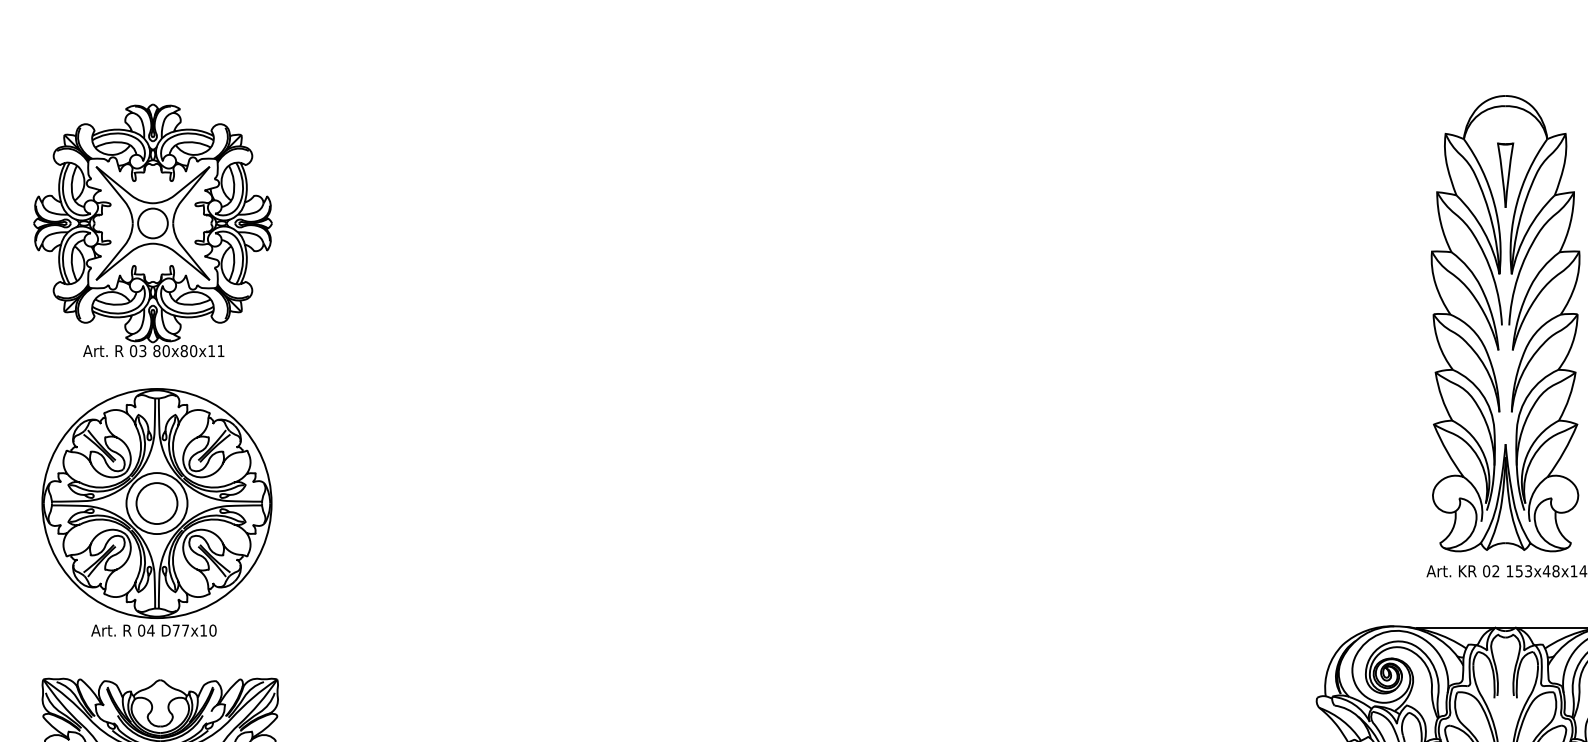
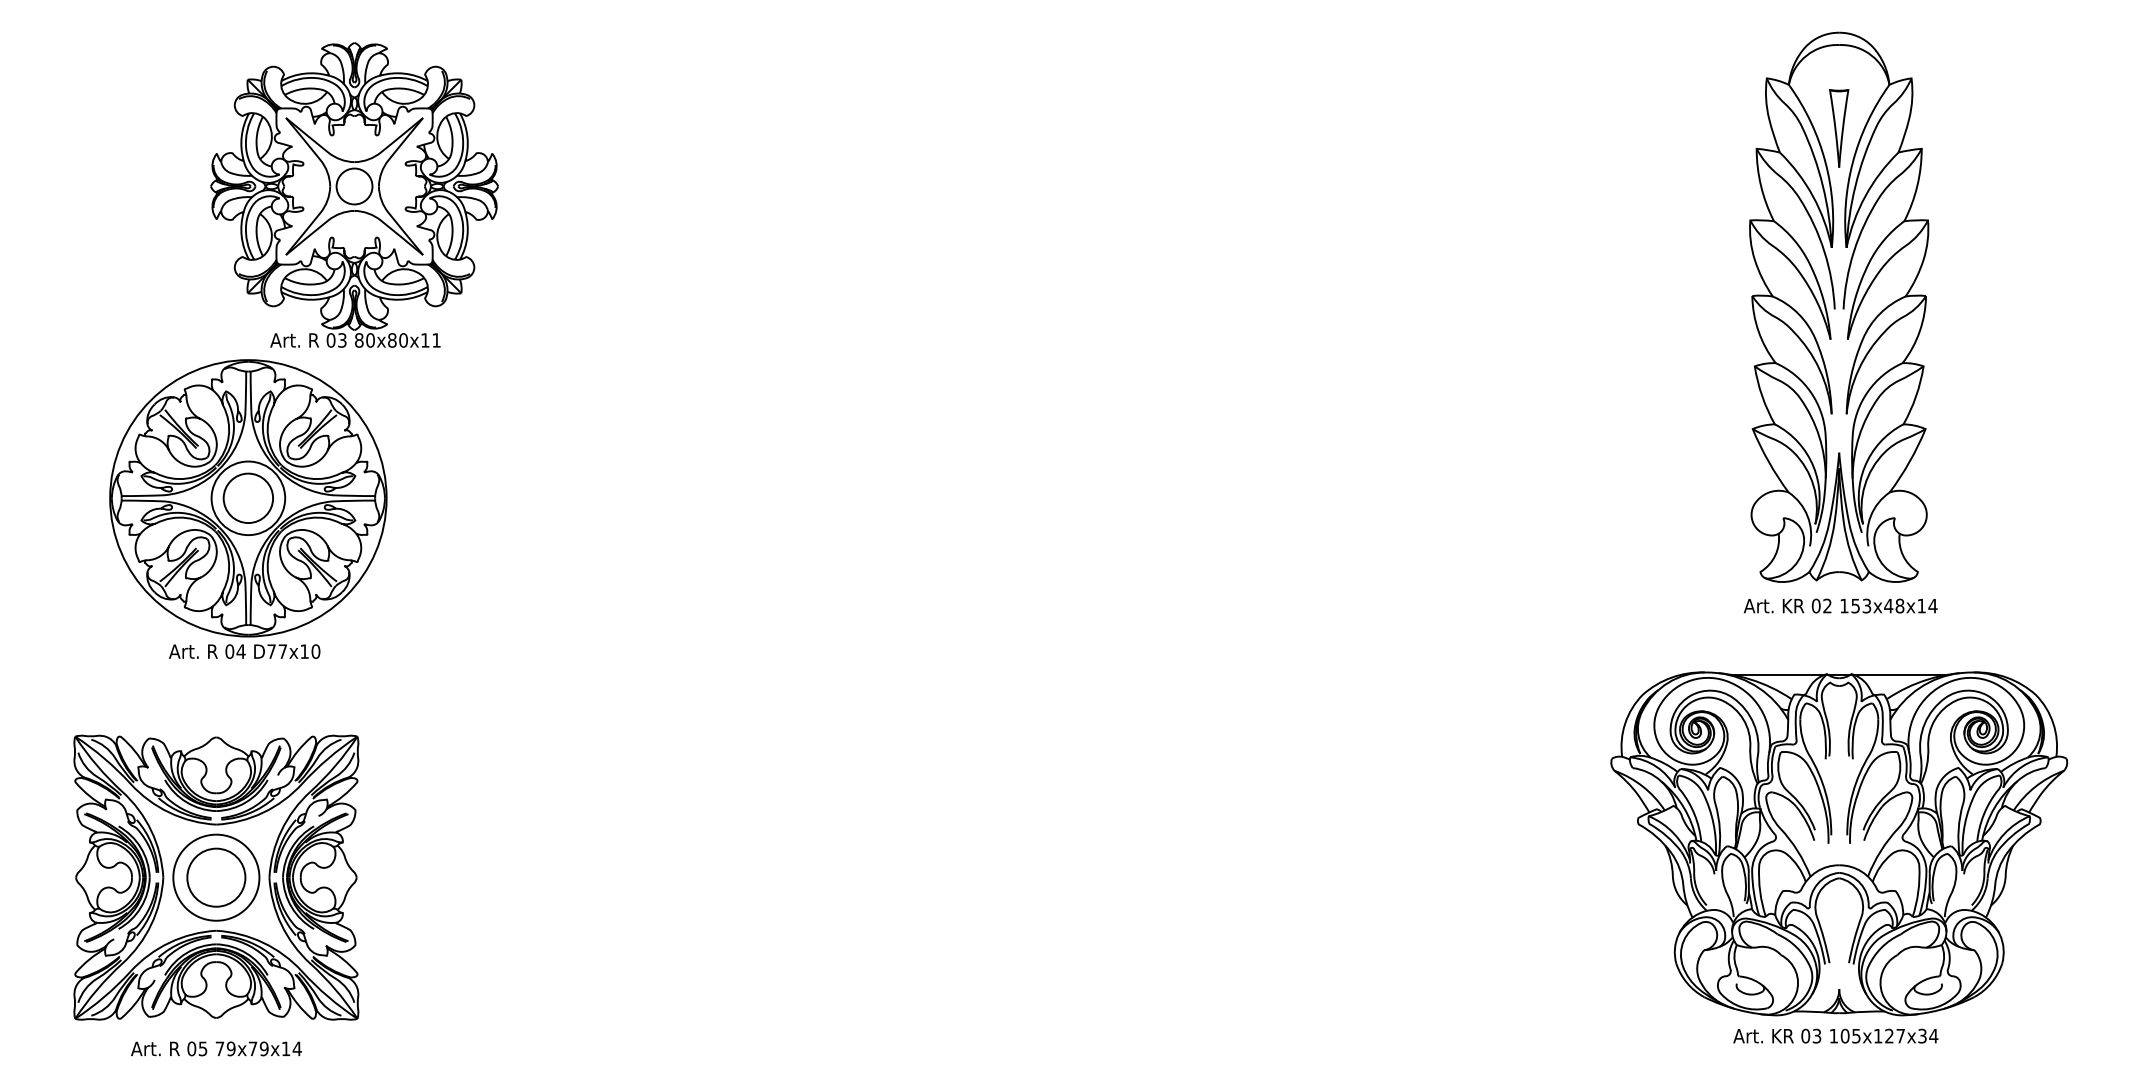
part: (152, 230) -> (354, 194), moved
part: (157, 511) -> (248, 508), moved

